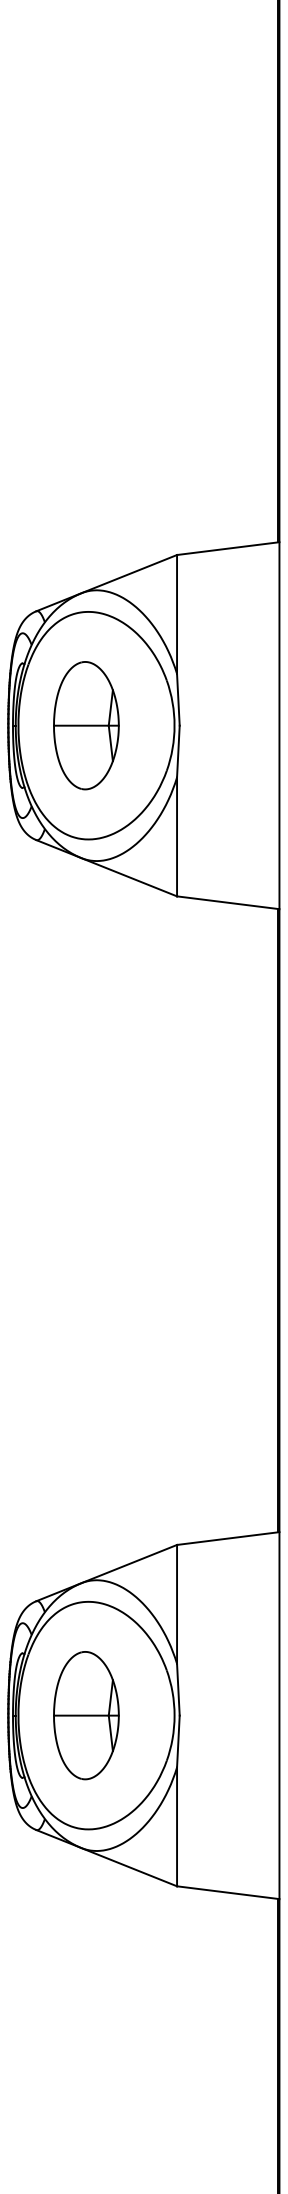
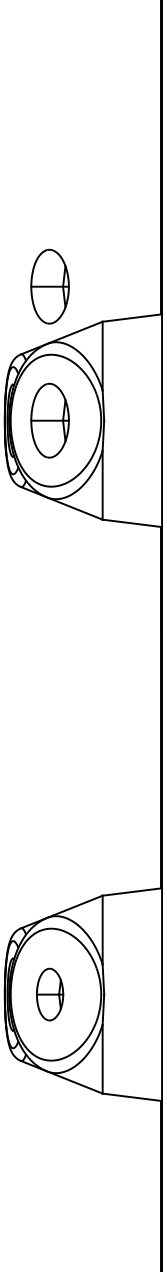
part: (85, 494) -> (49, 286), added
part: (85, 1715) -> (49, 994), size x0.7

